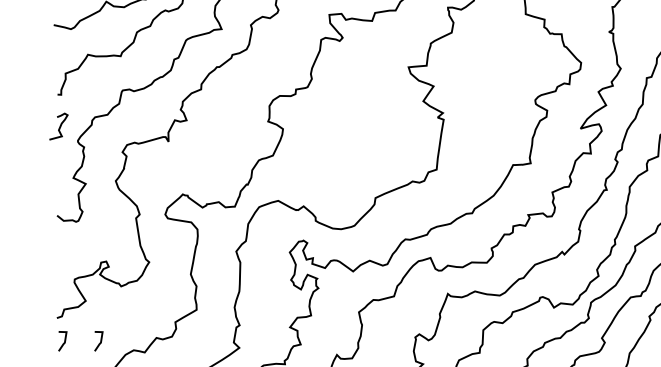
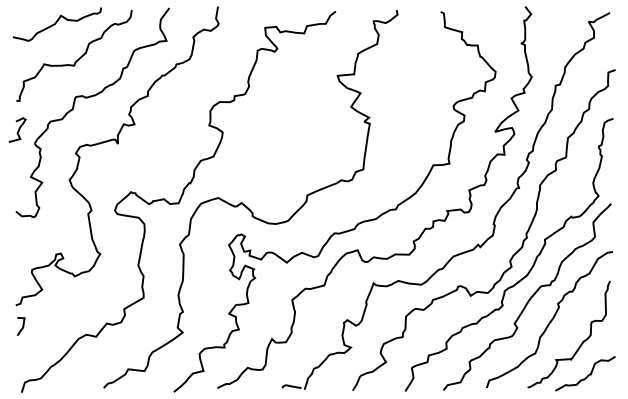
line: (100, 341) -> (55, 326), removed

